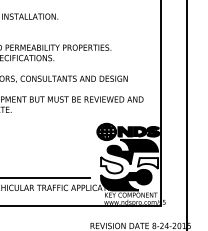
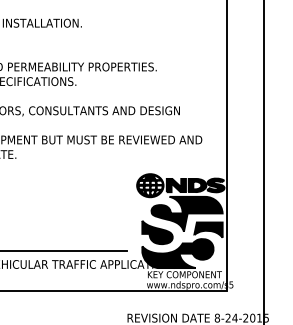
fill: (147, 163) -> (207, 230), added
fill: (111, 164) -> (157, 231), added

